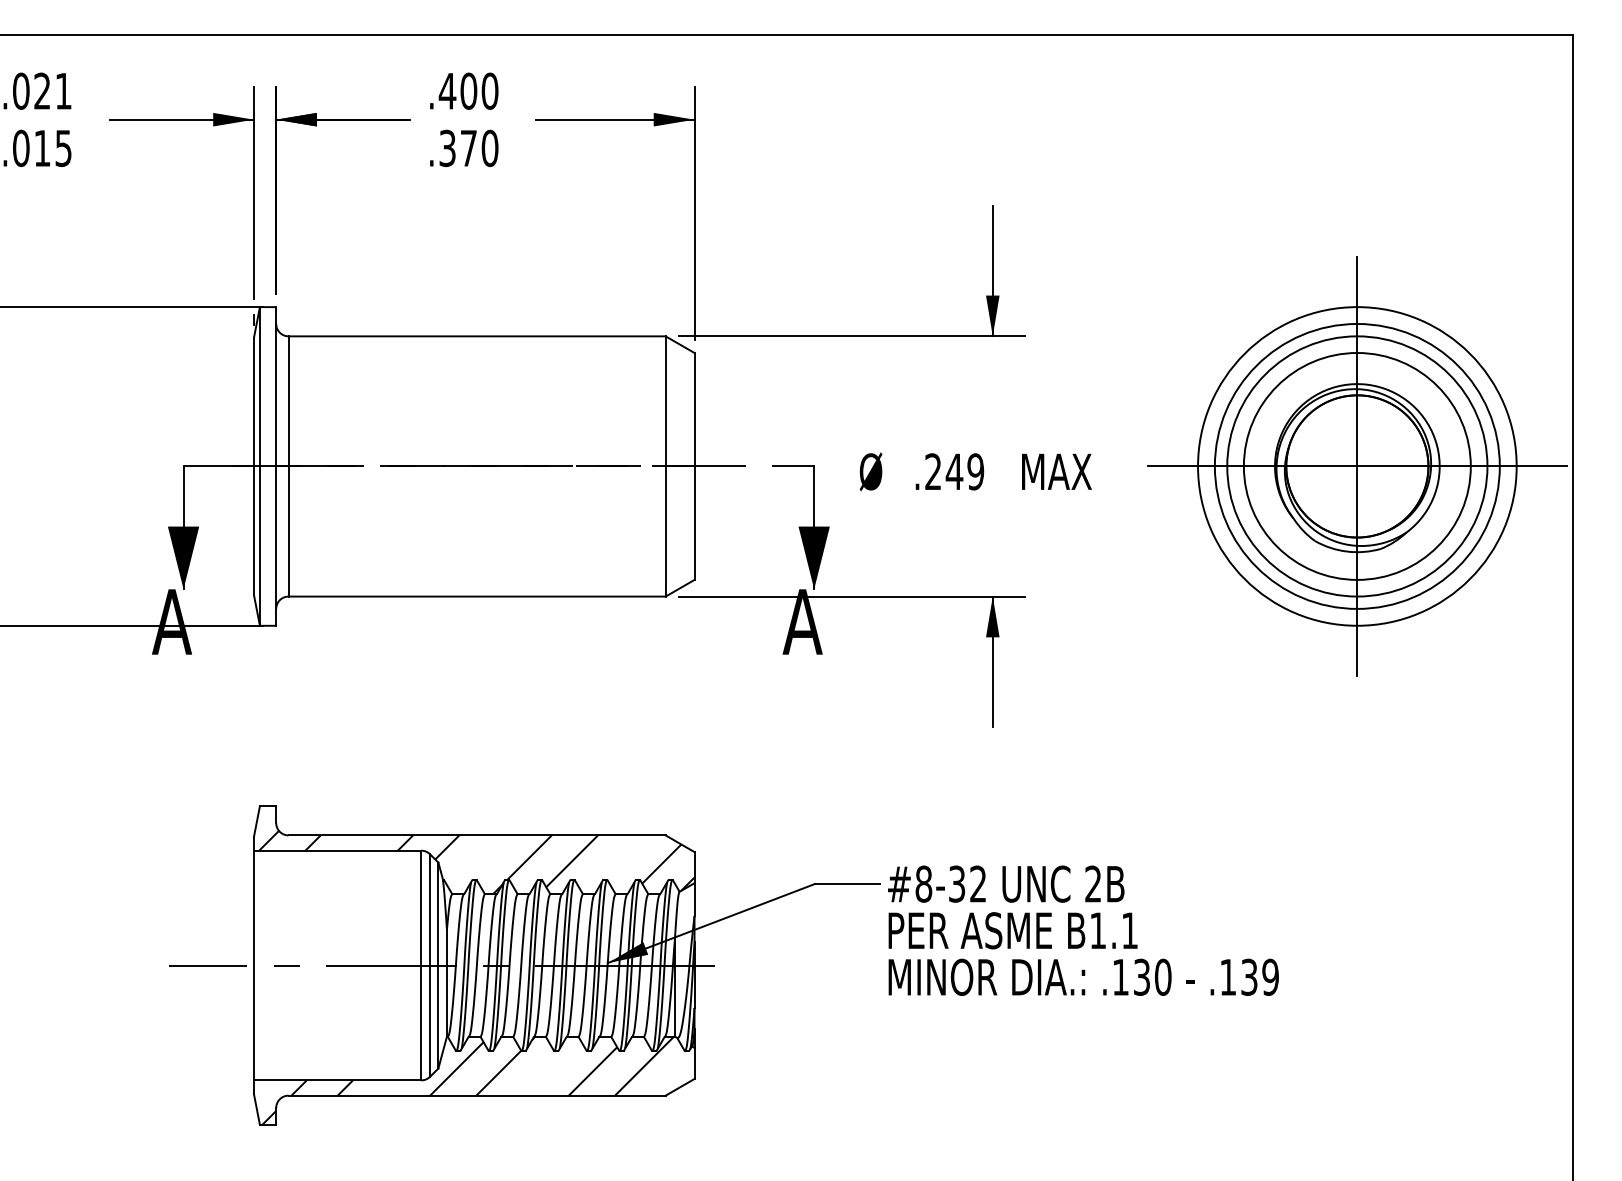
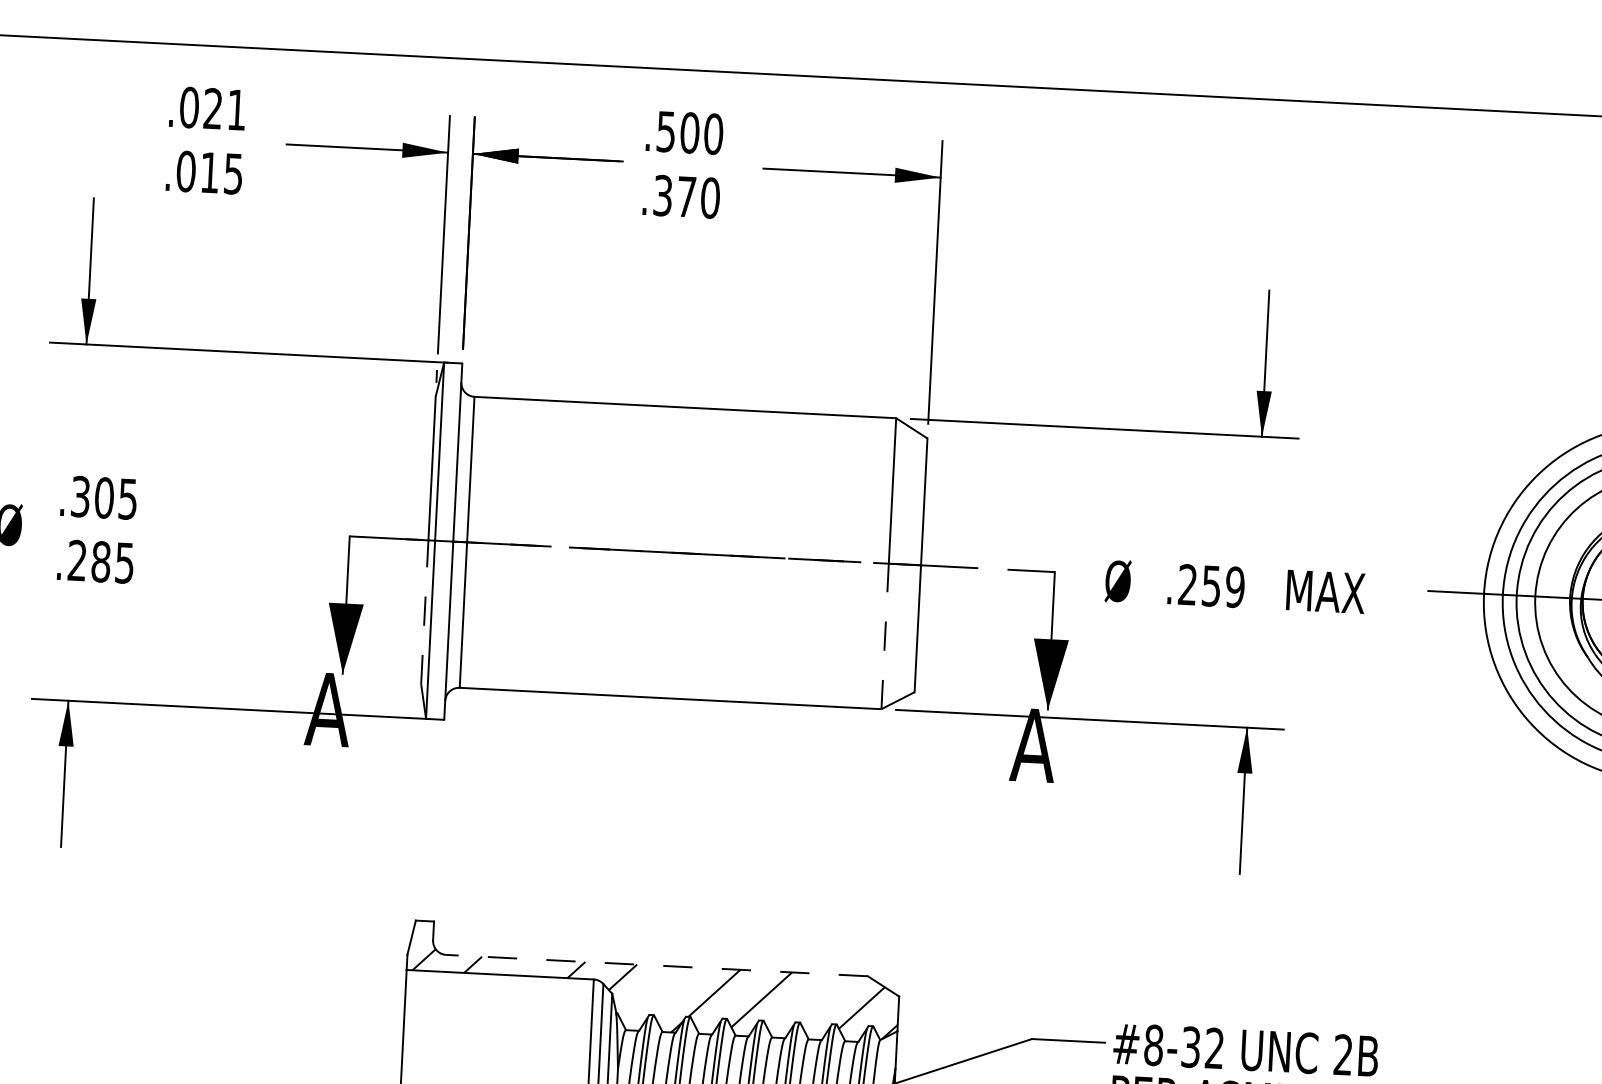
text: (447, 91) -> (666, 132), .400 -> .500
text: (954, 471) -> (1211, 585), .249 -> .259
line: (253, 530) -> (424, 611), solid -> dashed
line: (665, 531) -> (884, 636), solid -> dashed
line: (477, 835) -> (657, 965), solid -> dashed

